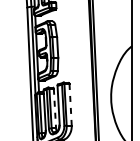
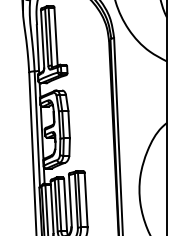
line: (70, 105) -> (86, 200), dashed -> solid
line: (54, 108) -> (65, 205), dashed -> solid

